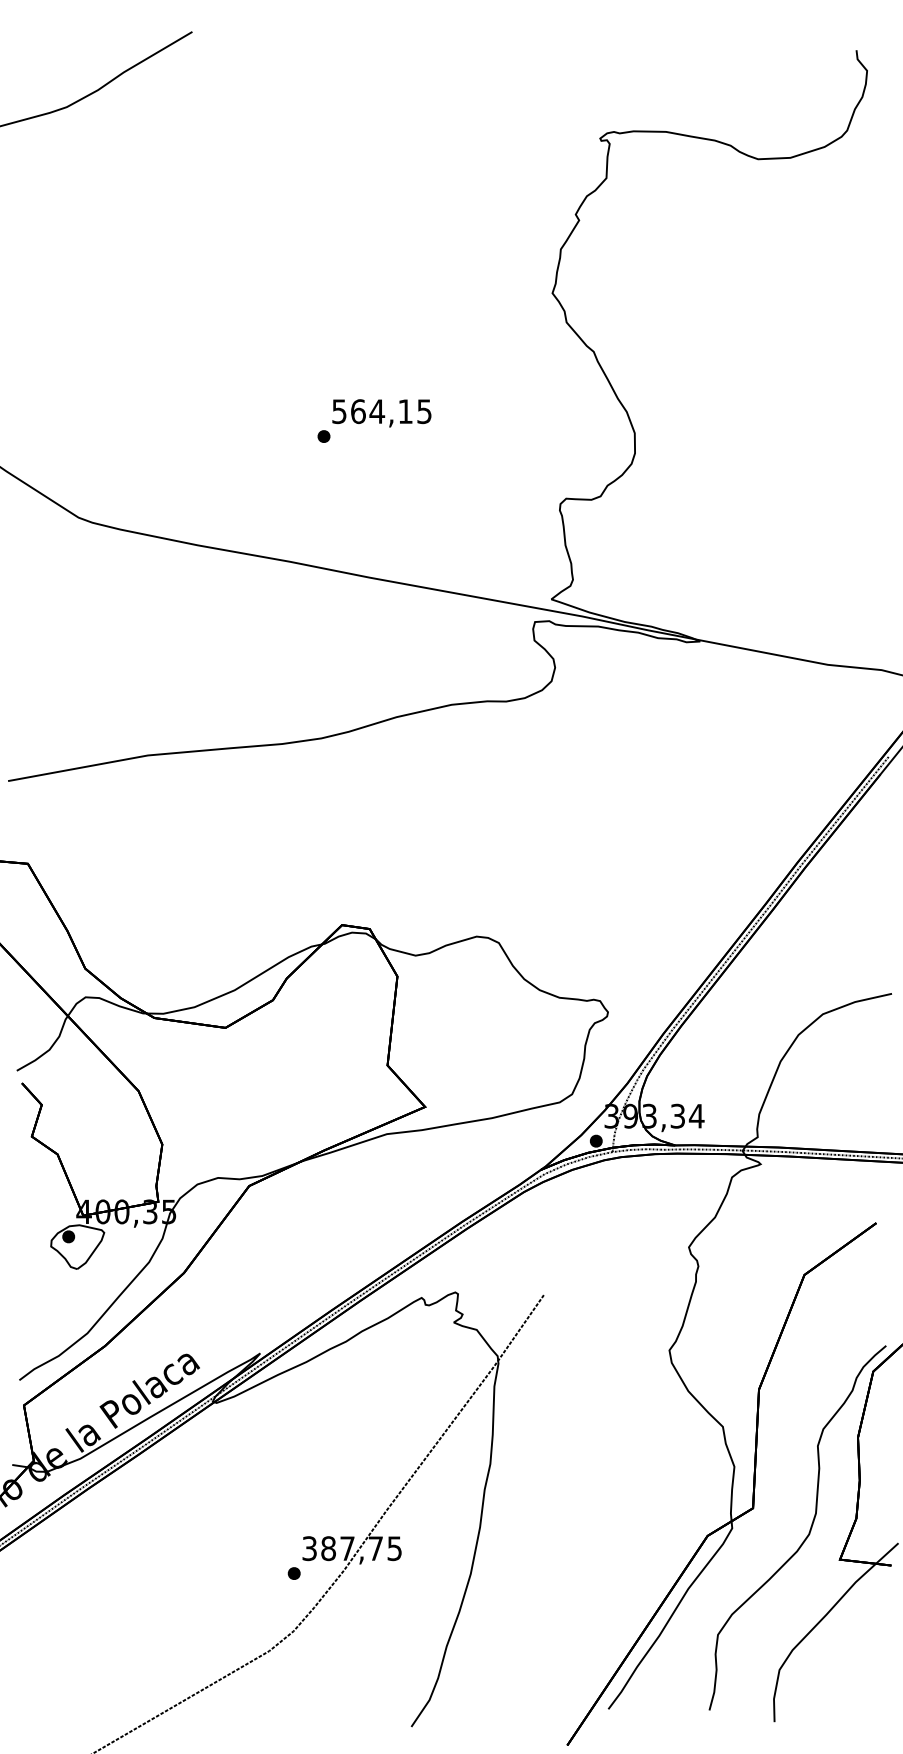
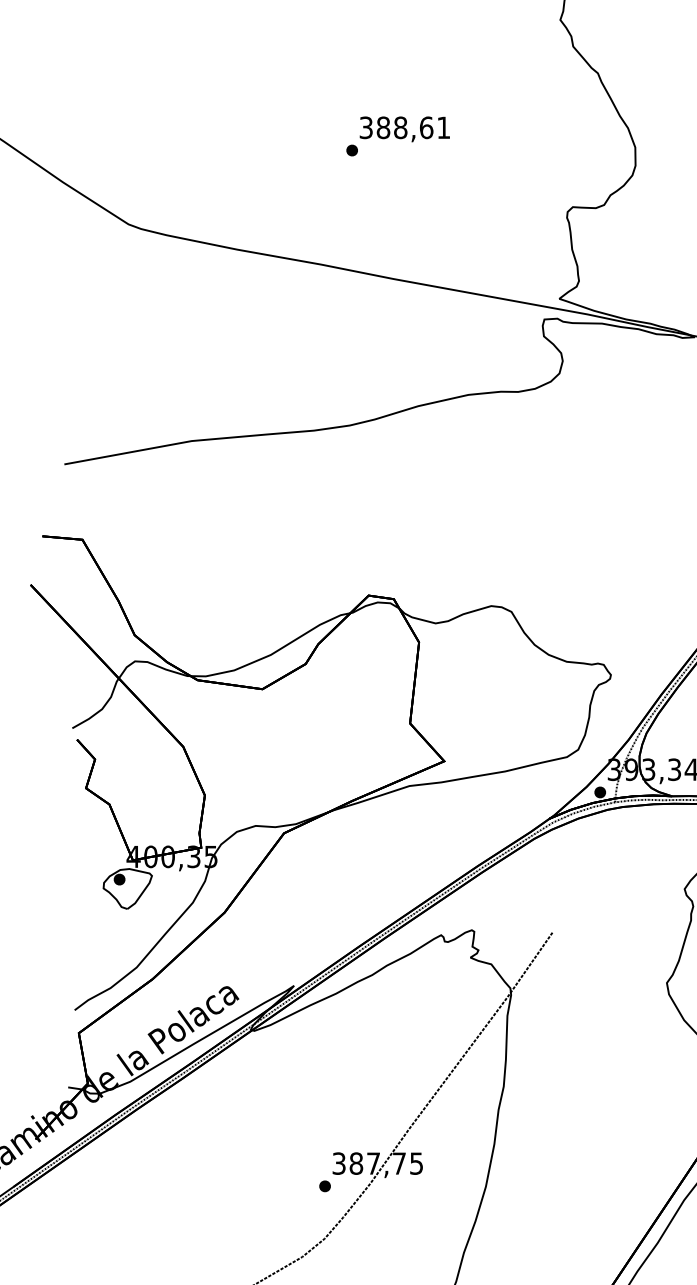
text: (382, 411) -> (405, 127), 564,15 -> 388,61

